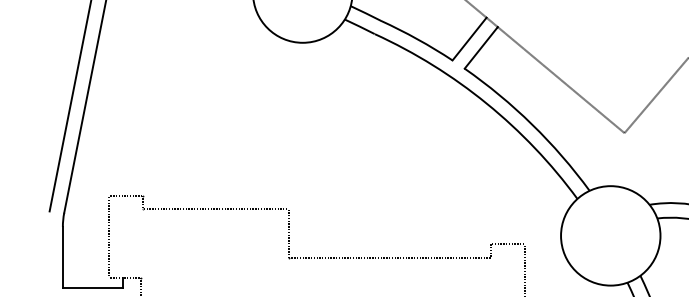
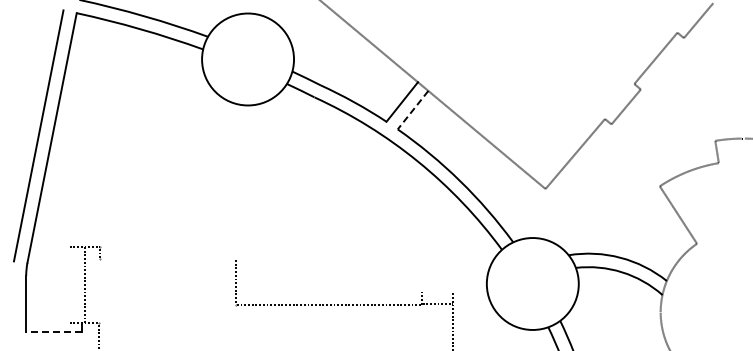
line: (481, 48) -> (413, 110), solid -> dashed
line: (215, 209) -> (167, 259), removed
line: (109, 236) -> (85, 284), moved
line: (507, 243) -> (437, 303), moved
line: (92, 287) -> (53, 331), solid -> dashed

